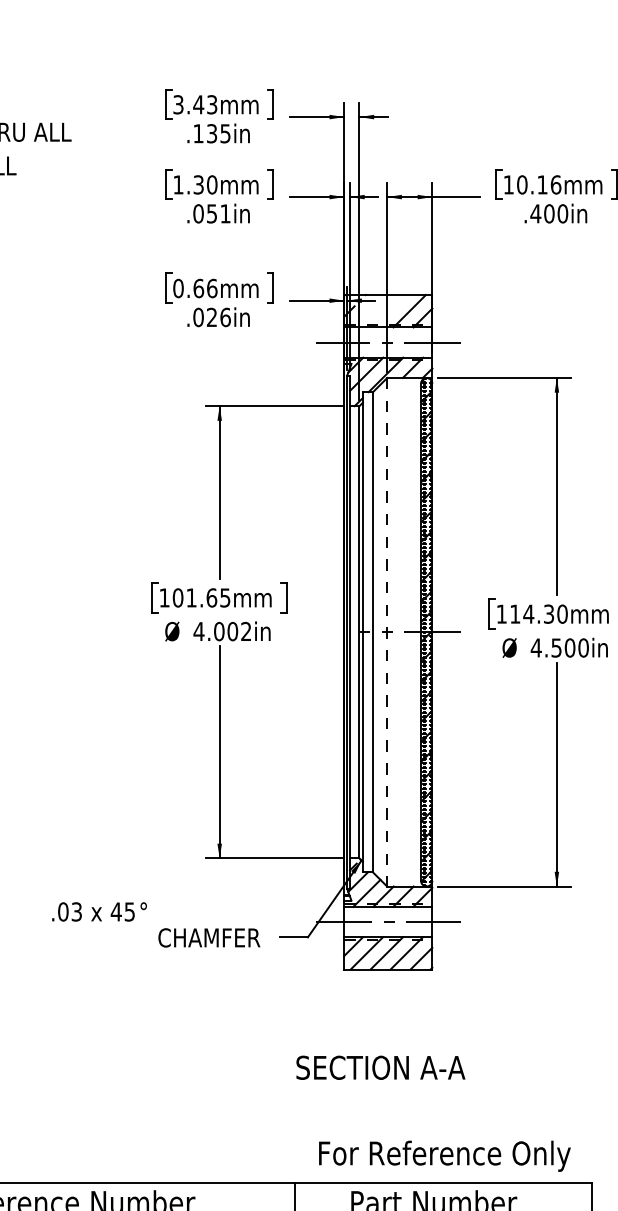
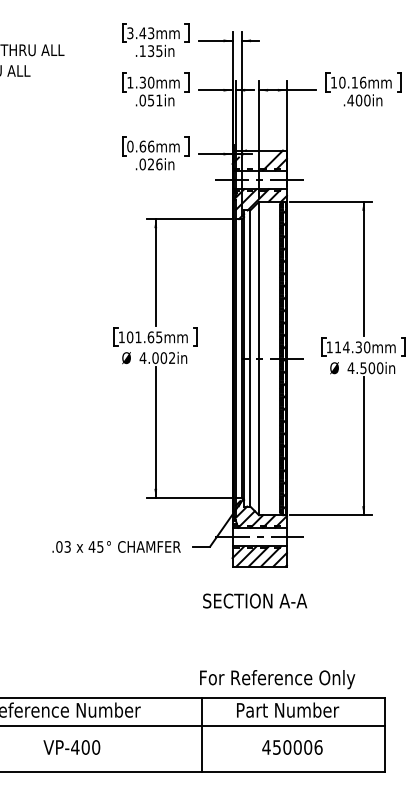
line: (387, 632) -> (259, 358), dashed -> solid
text: (99, 911) -> (81, 546), moved
text: (381, 1066) -> (255, 600), moved
text: (444, 1156) -> (277, 679), moved

